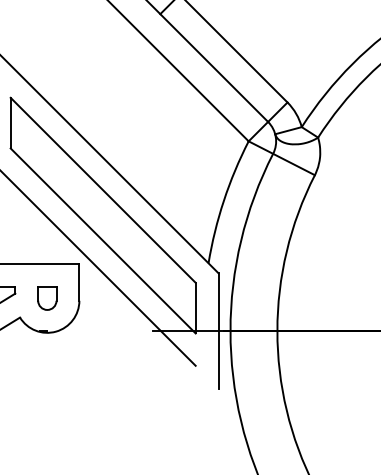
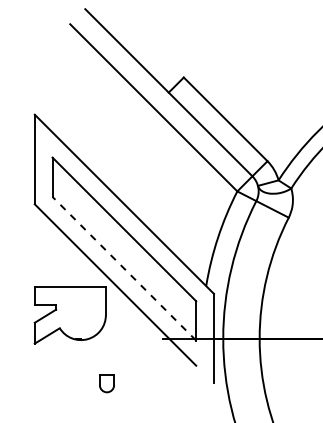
line: (103, 240) -> (124, 268), solid -> dashed
part: (46, 298) -> (106, 383), moved

